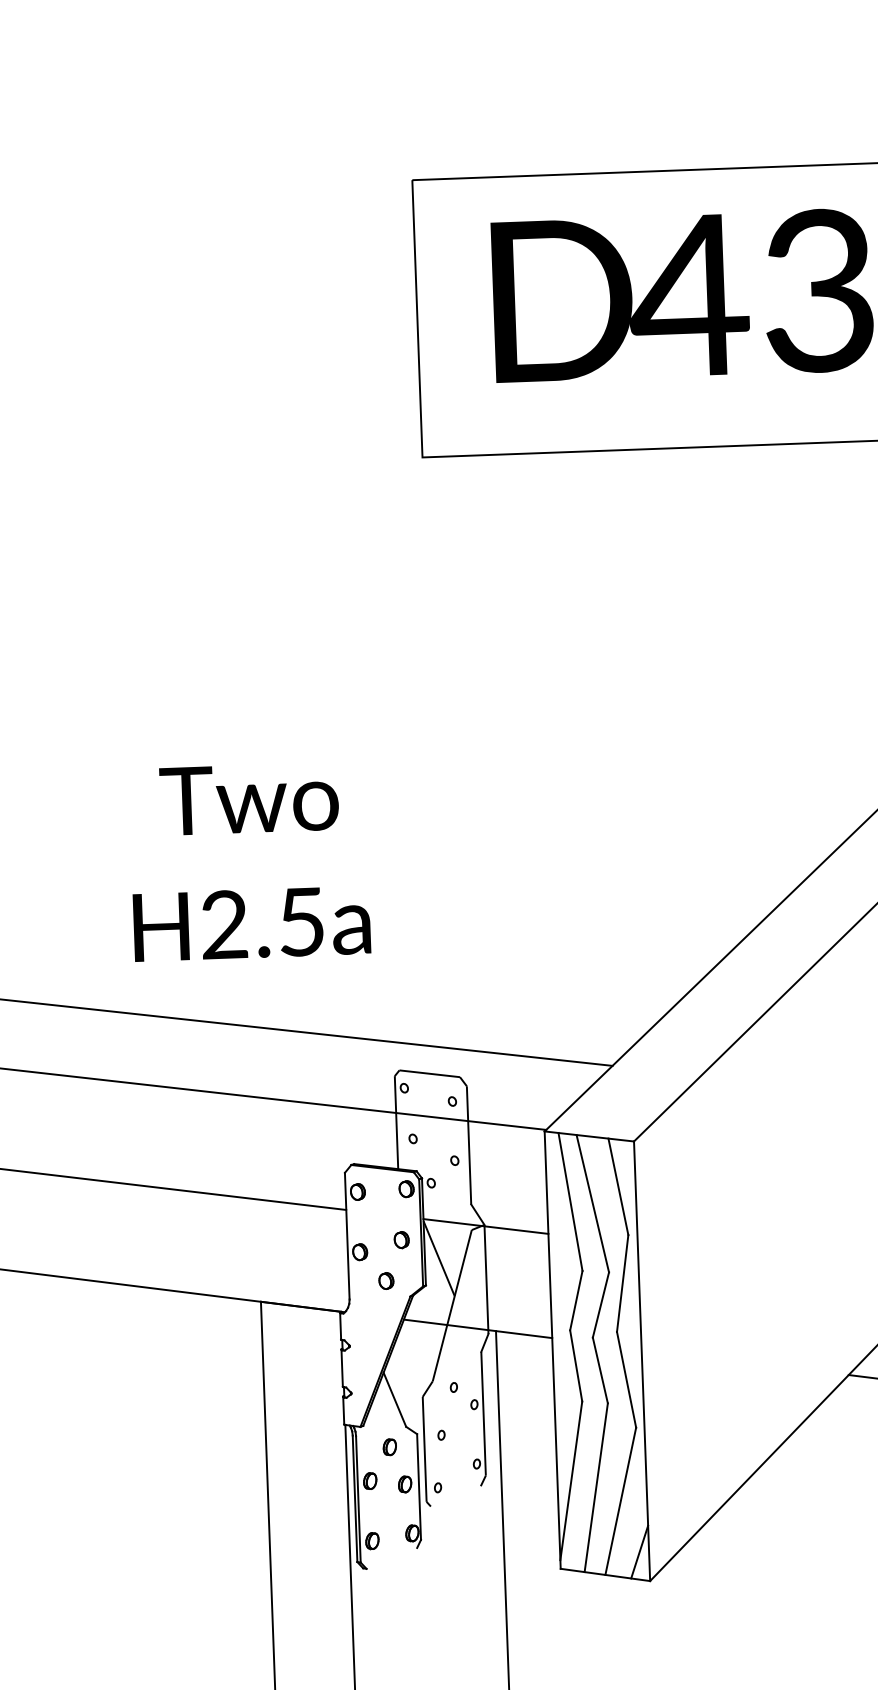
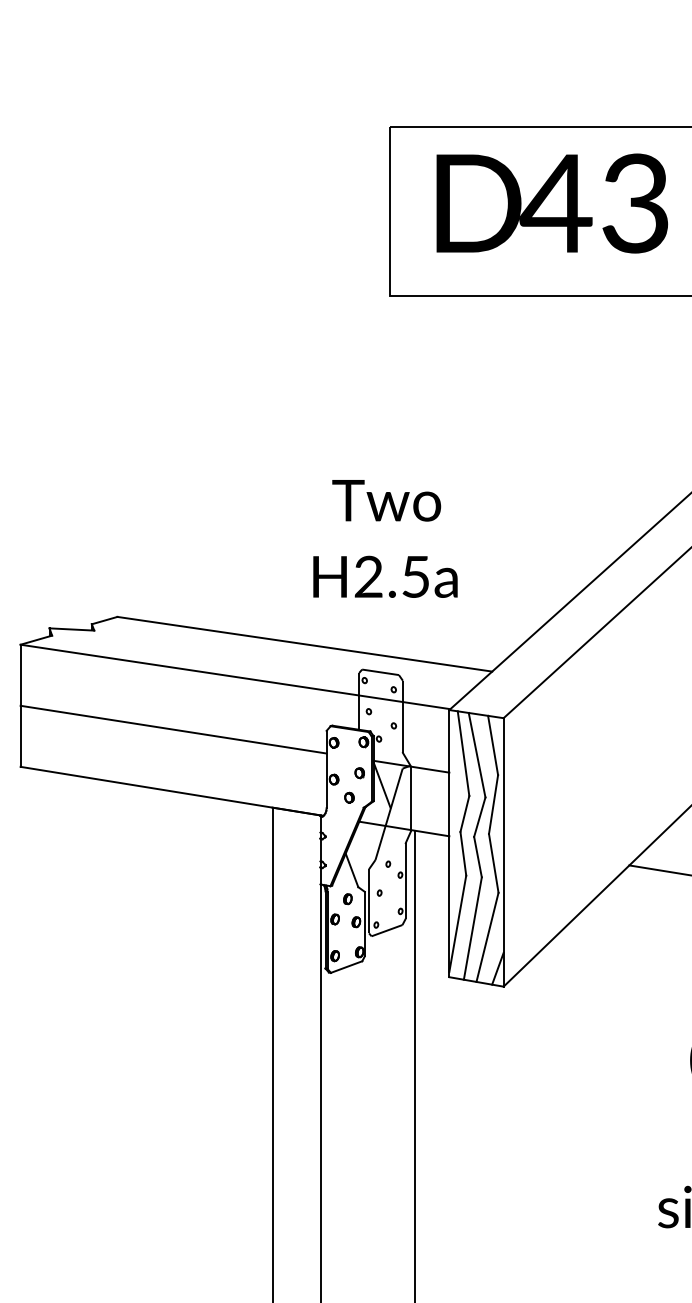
text: (249, 860) -> (385, 538), moved
line: (454, 1496) -> (386, 930), added
line: (391, 1557) -> (346, 966), added

